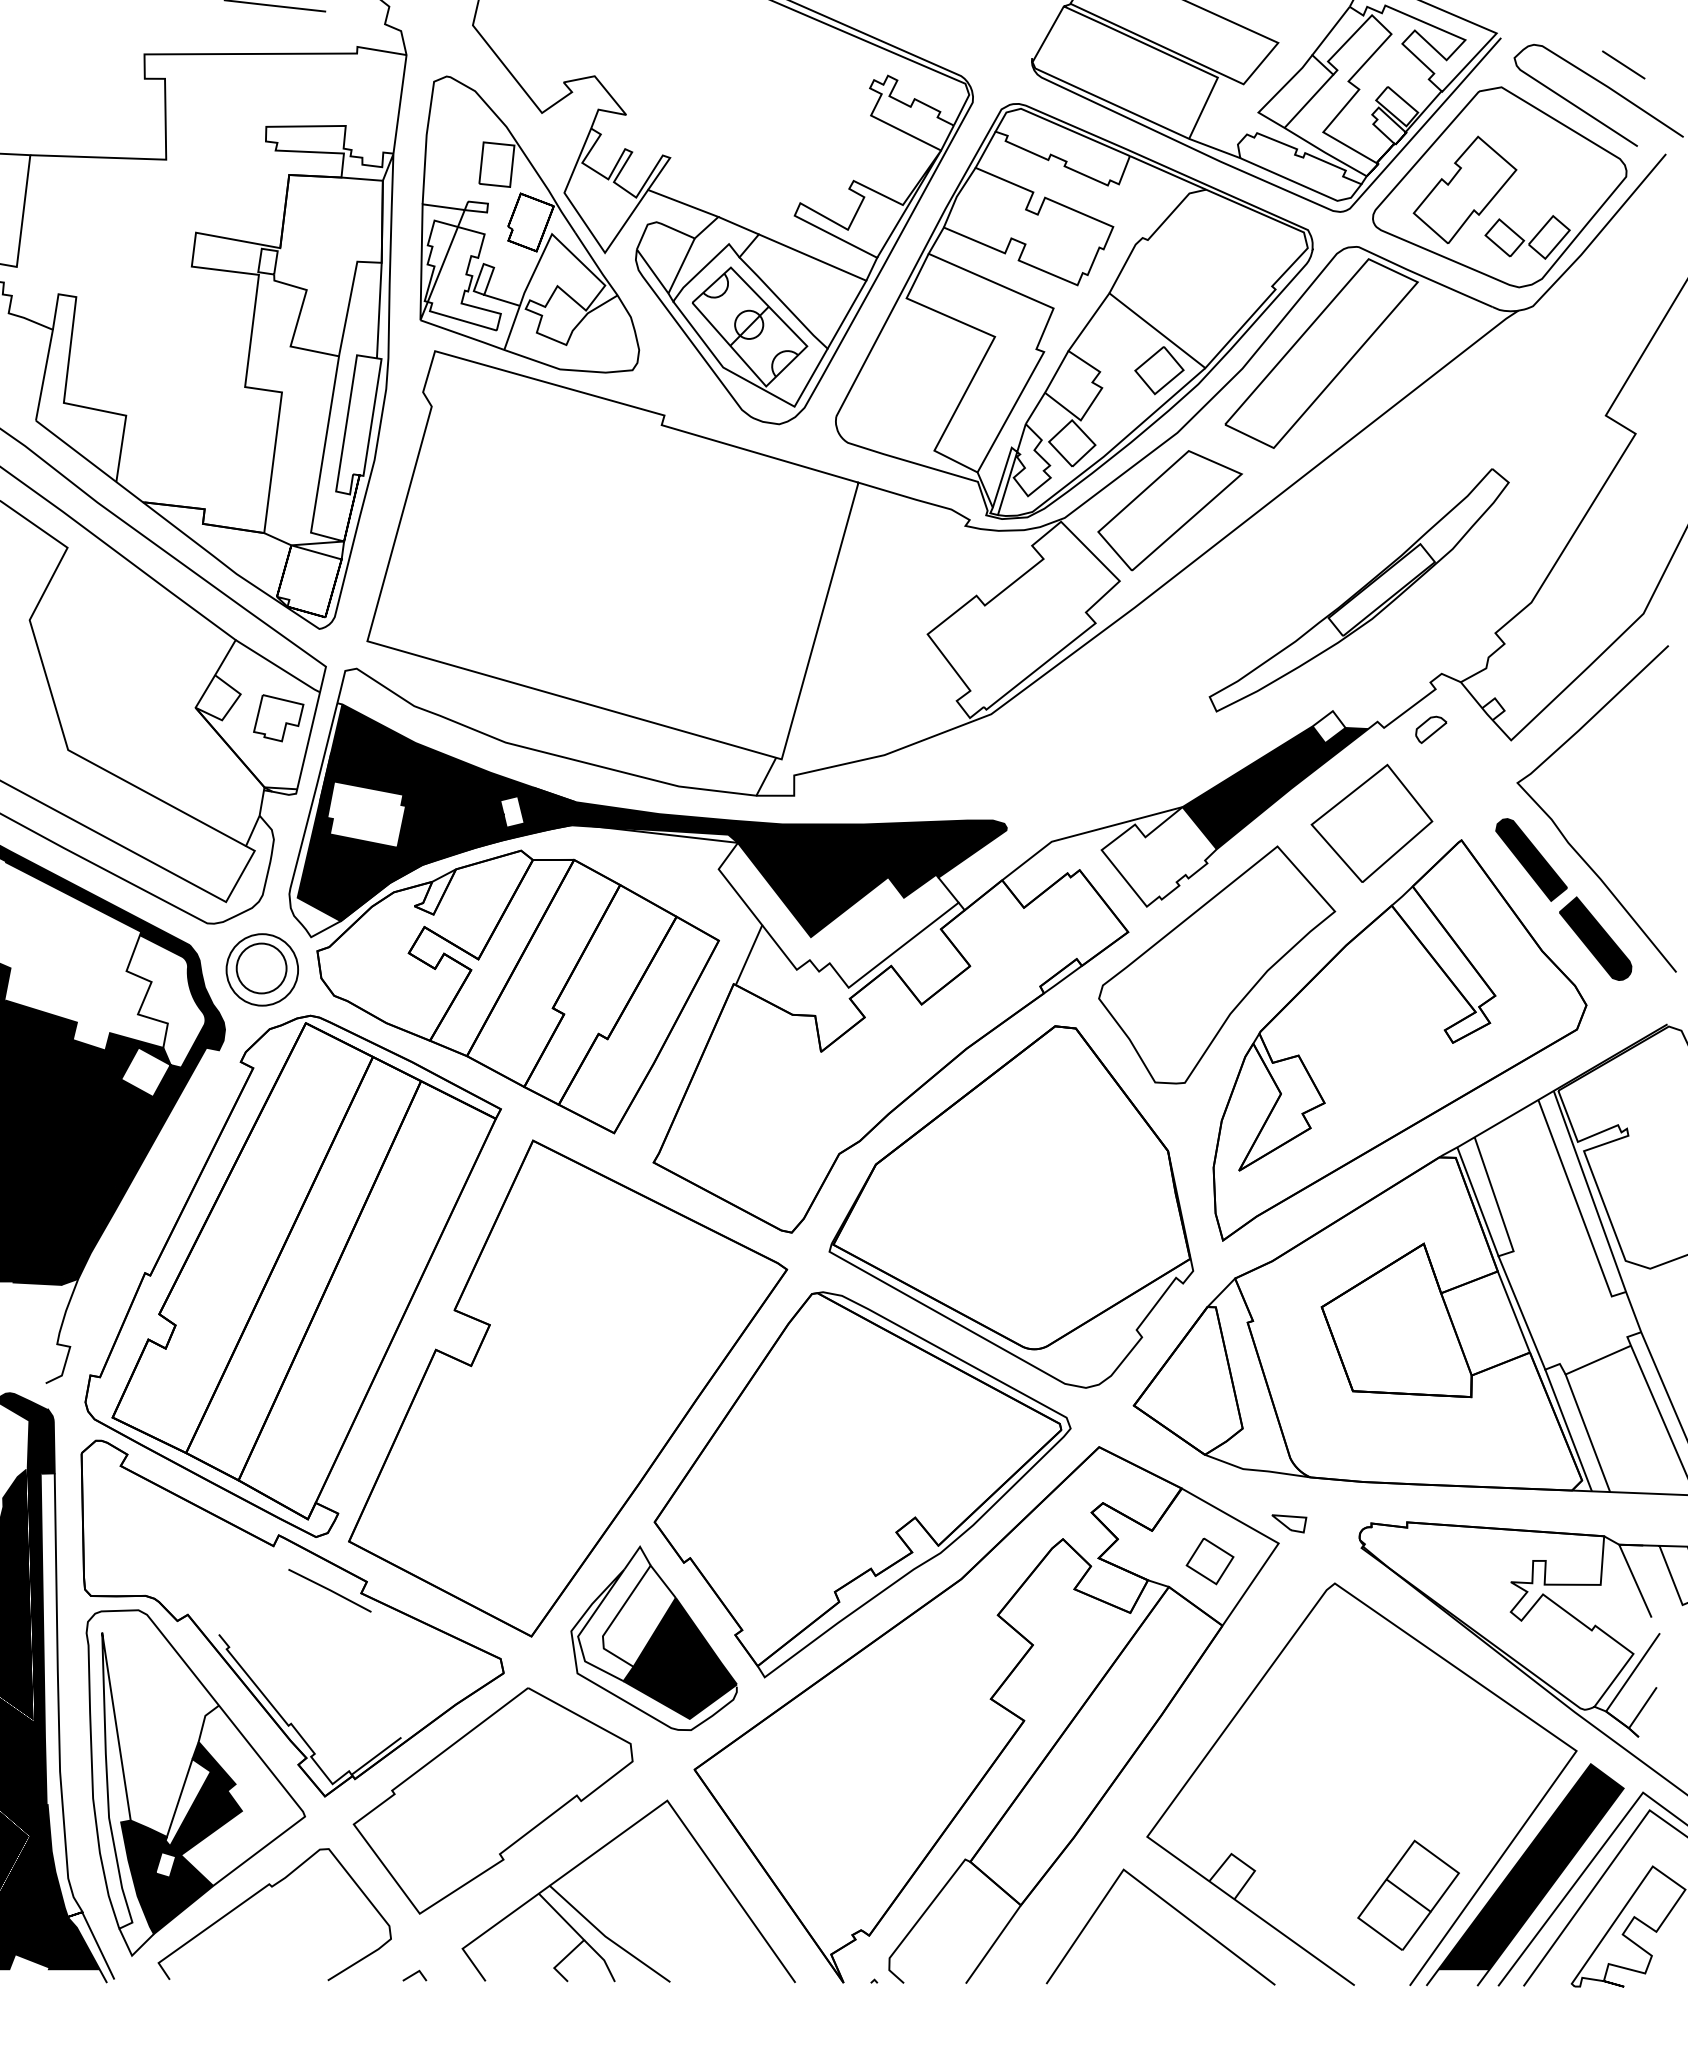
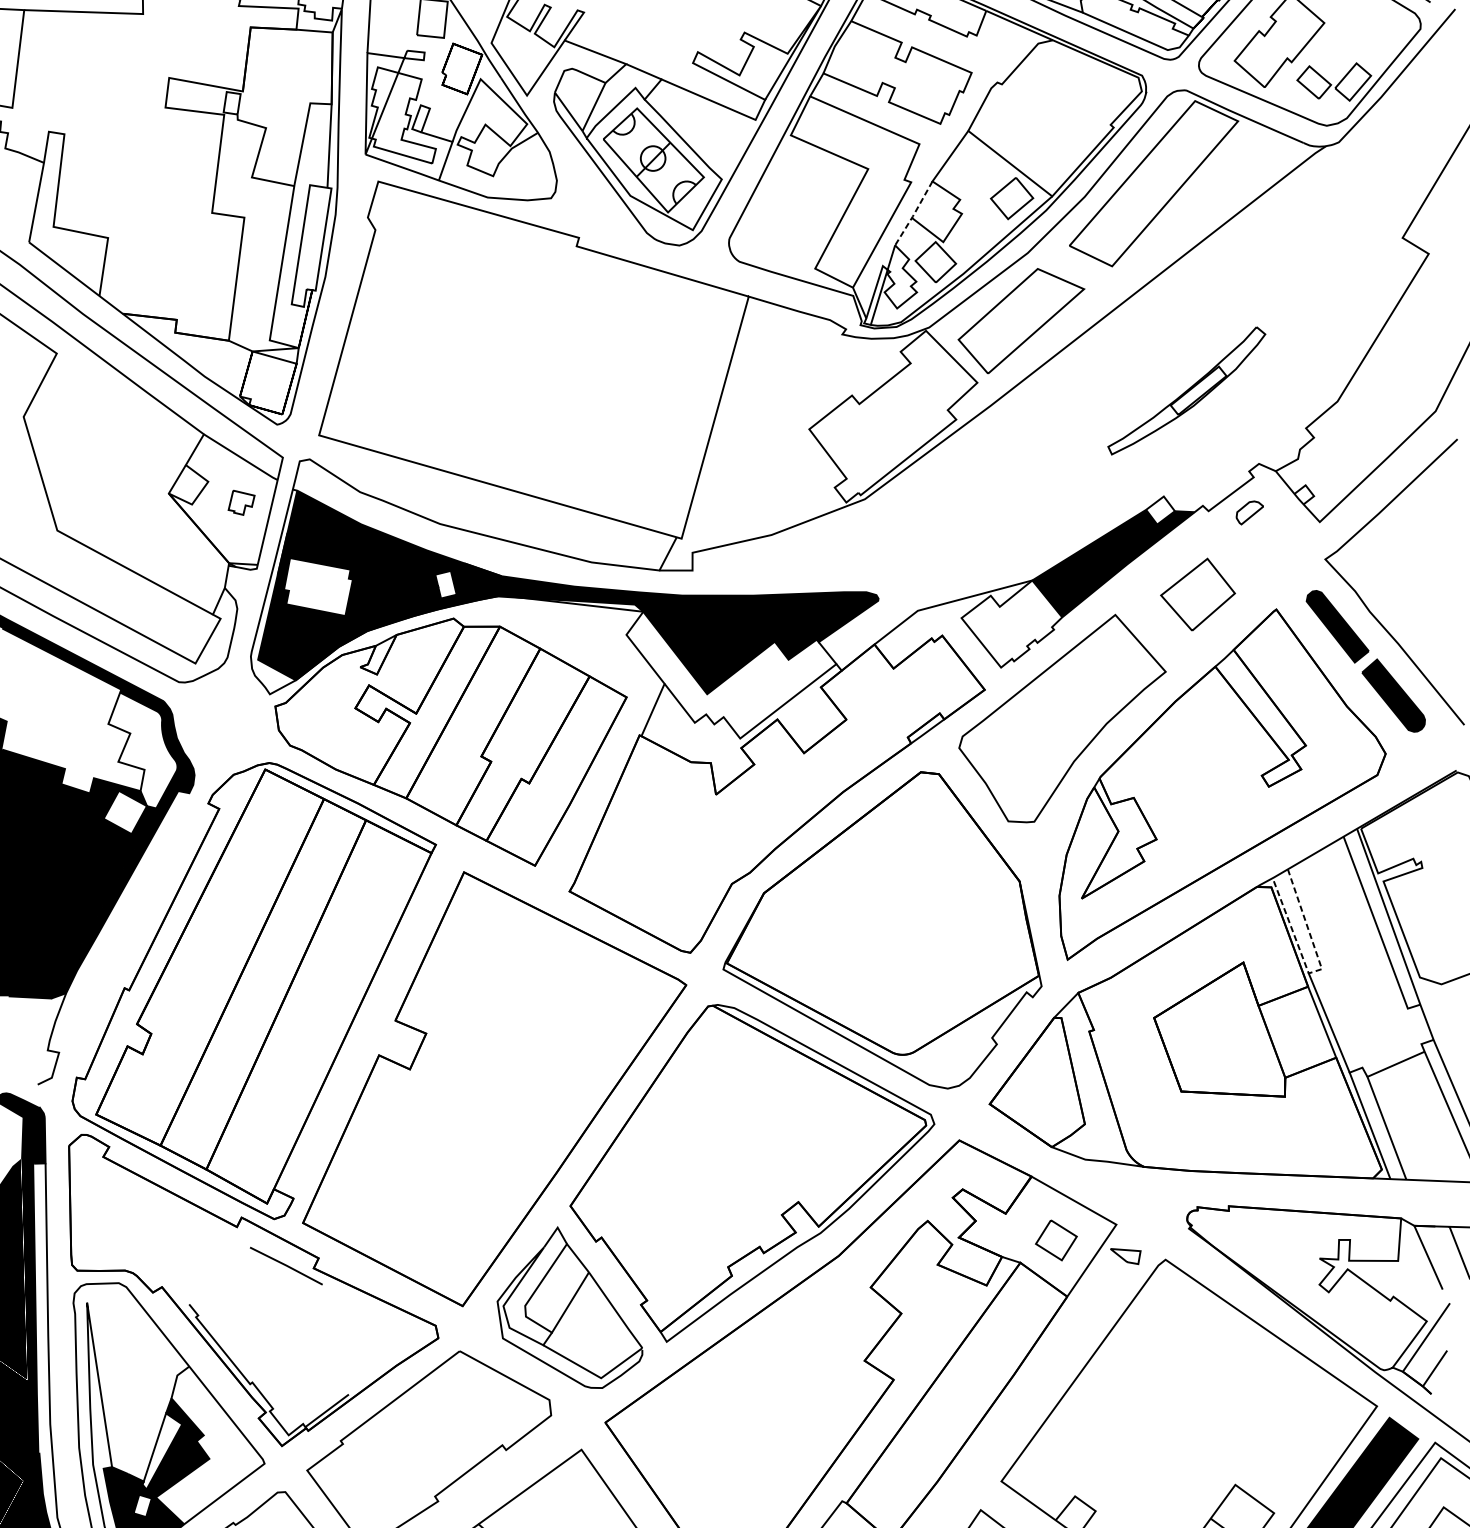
line: (846, 314) -> (738, 149), removed
line: (1047, 388) -> (914, 214), solid -> dashed
part: (1358, 590) -> (1186, 390), size x0.6
part: (278, 718) -> (241, 502), size x0.6
part: (1371, 822) -> (1197, 593), size x0.7
part: (261, 969) -> (226, 722), removed
line: (1507, 1253) -> (1316, 971), solid -> dashed
part: (1289, 1523) -> (1125, 1256), moved
fill: (679, 1657) -> (592, 1324), removed

